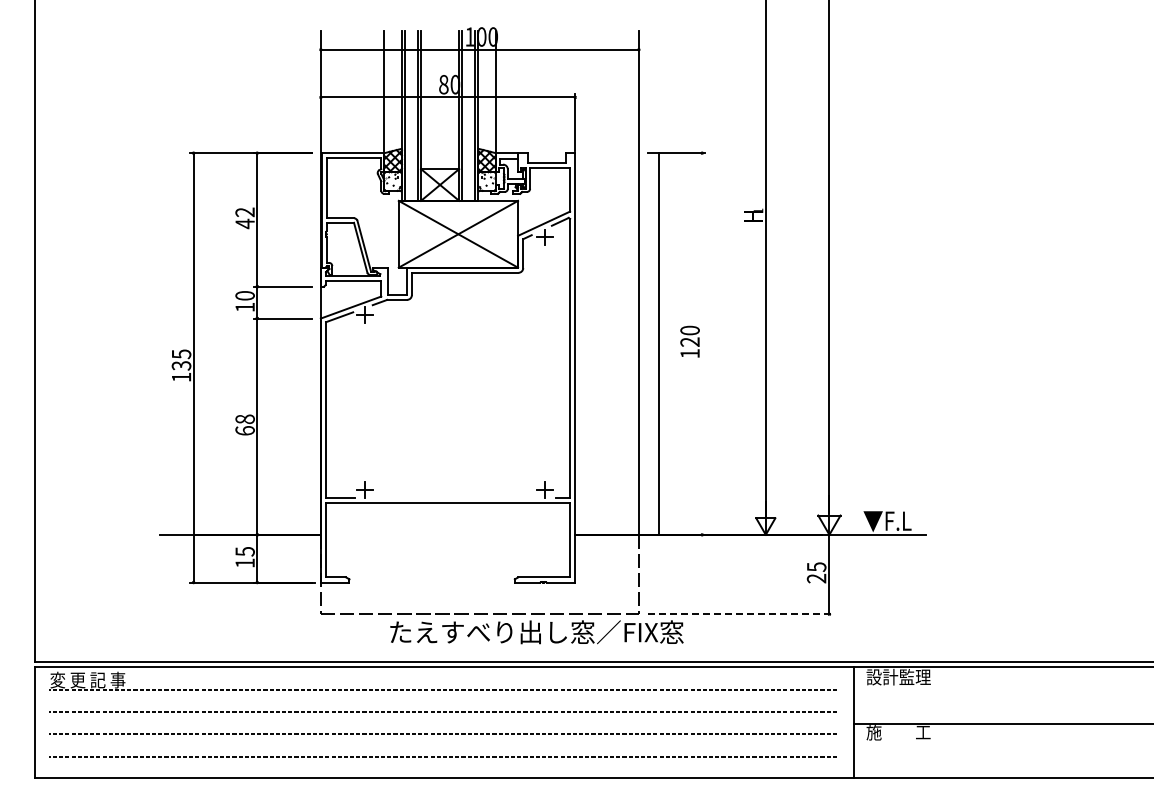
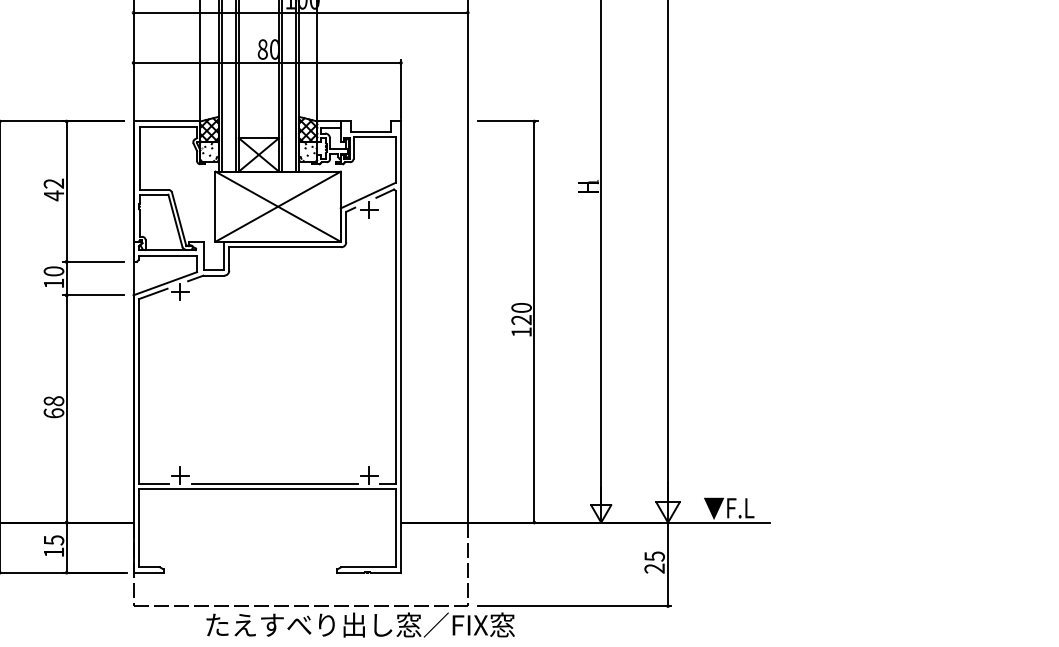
line: (659, 343) -> (534, 321), moved
line: (455, 497) -> (275, 483), added
line: (741, 614) -> (575, 606), dashed -> solid

